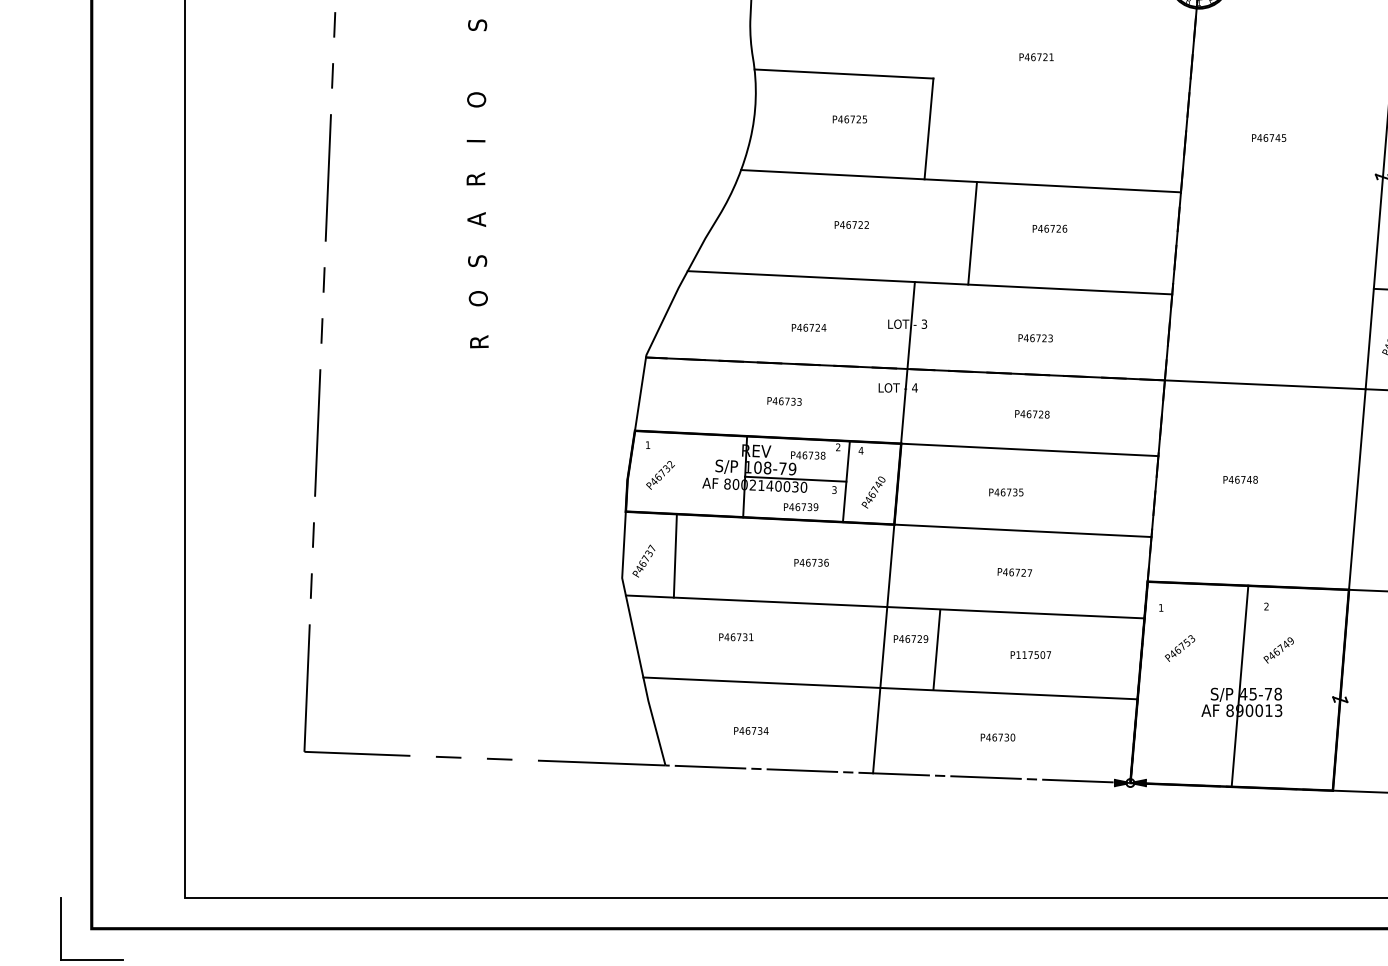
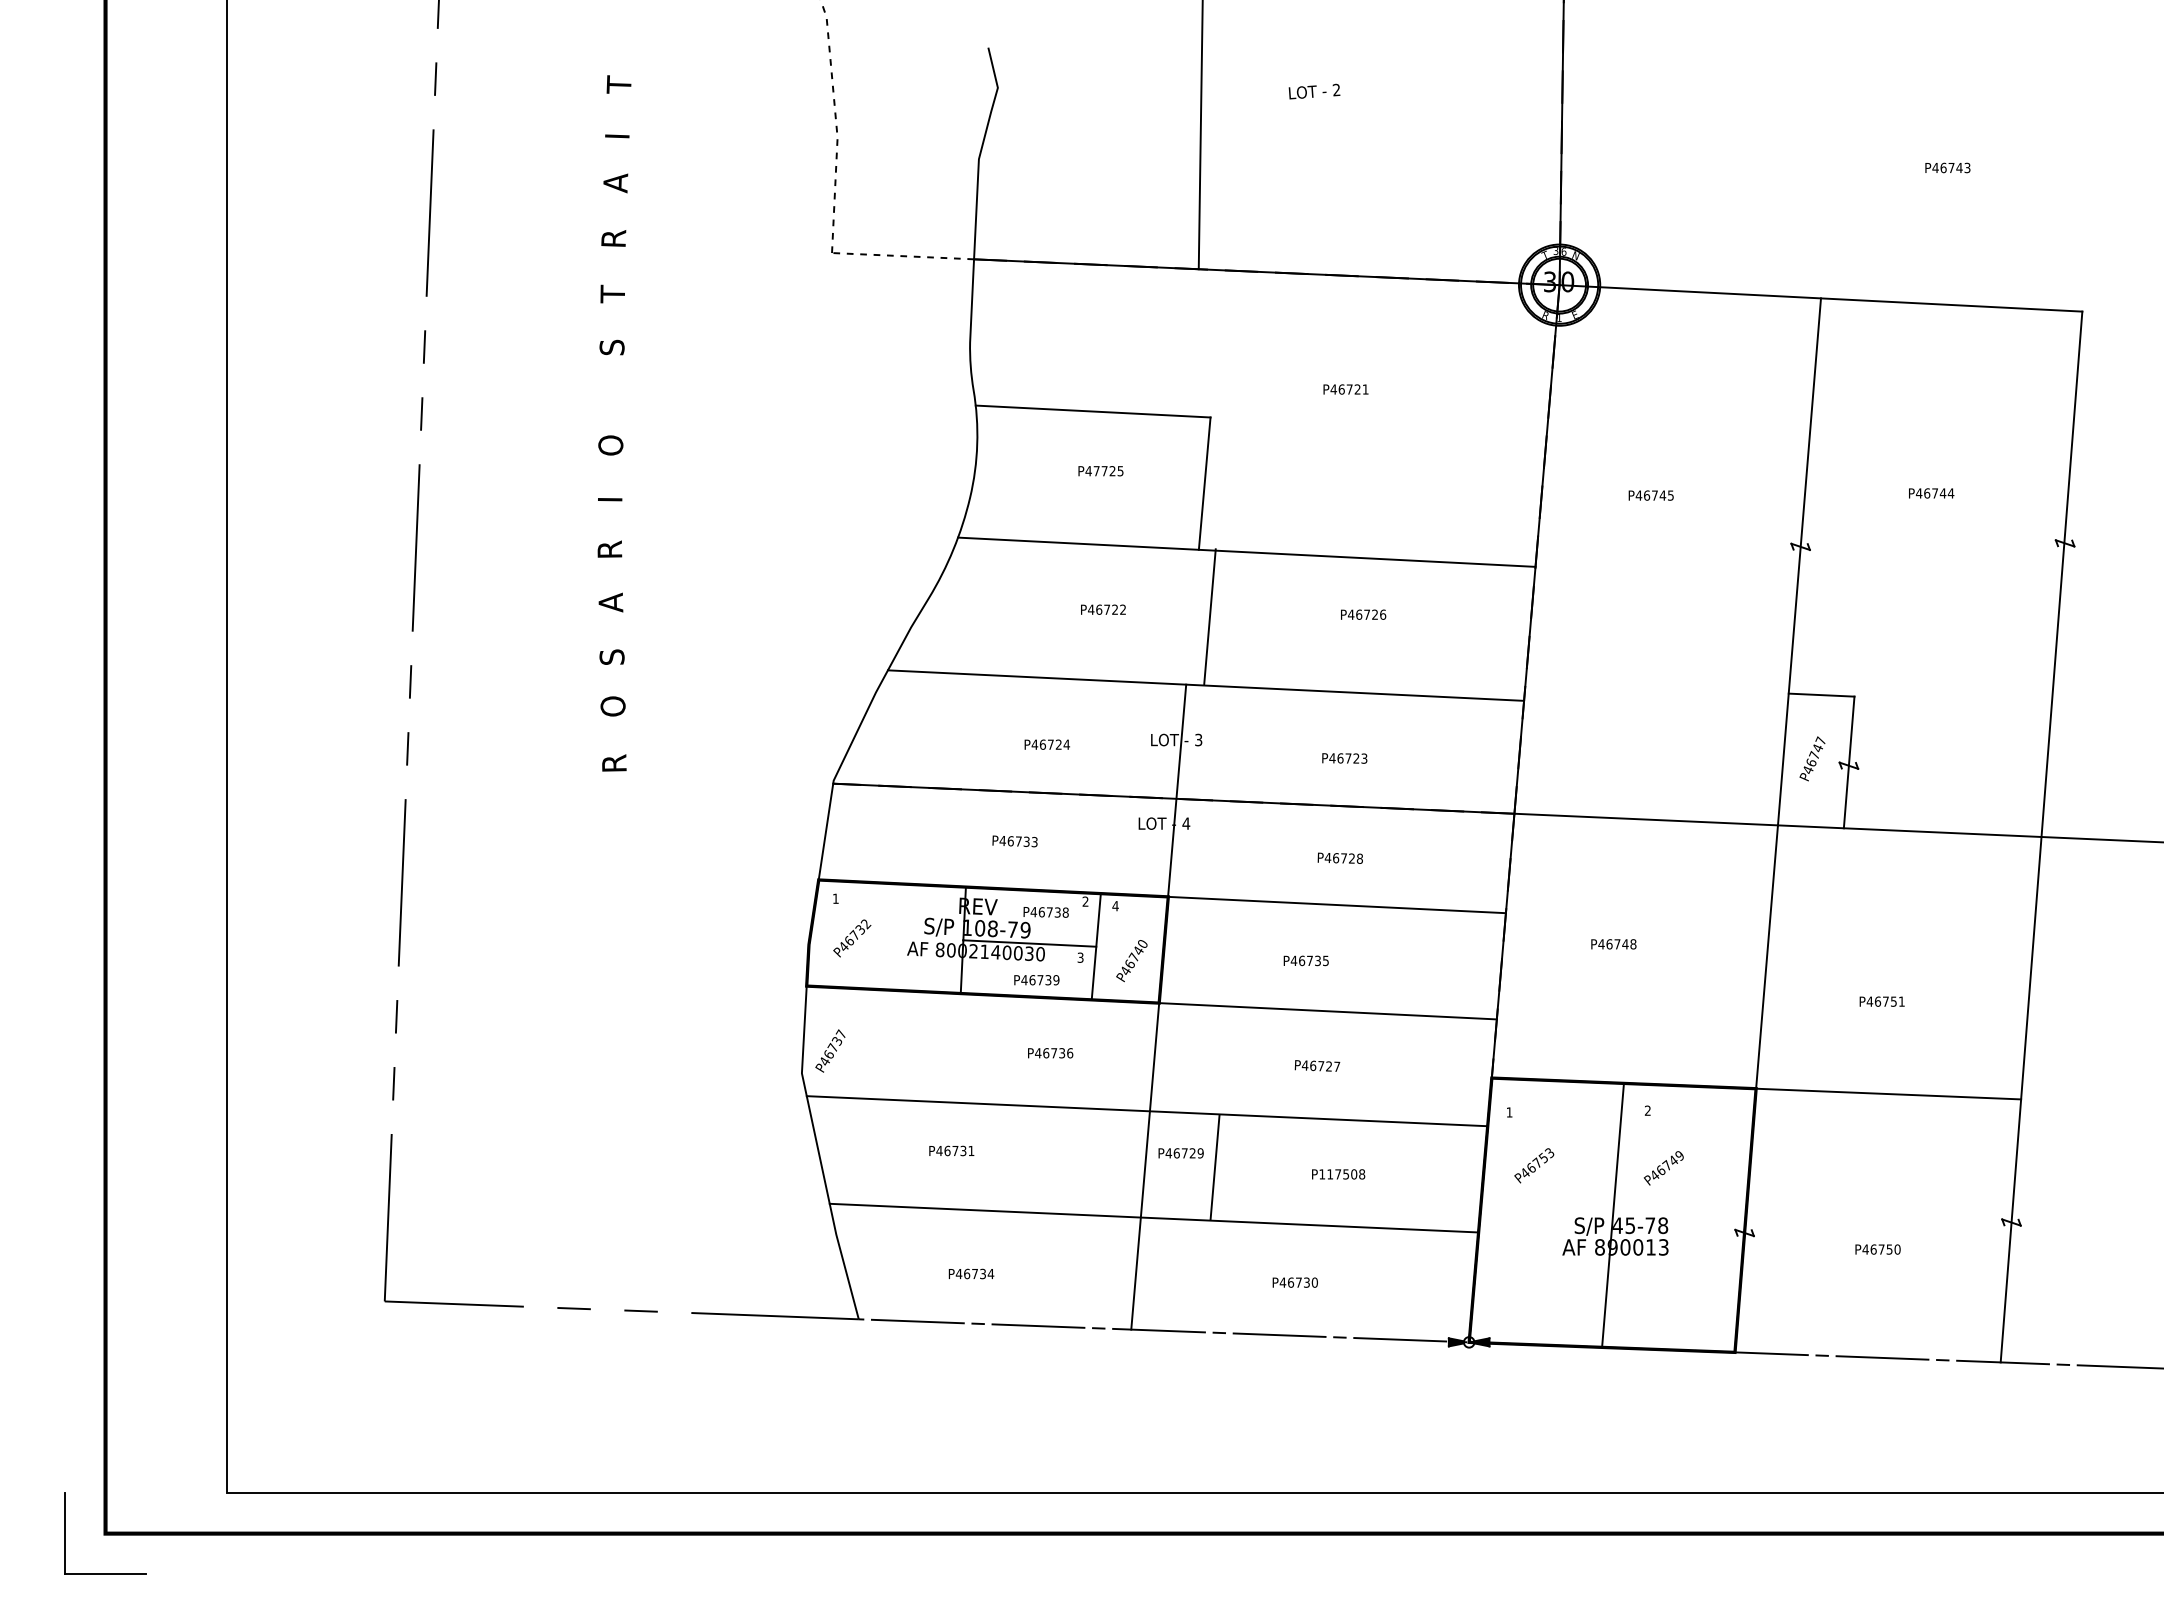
text: (846, 119) -> (1096, 471), P46725 -> P47725
line: (972, 233) -> (1209, 616), moved
line: (675, 555) -> (871, 1043), removed
text: (1049, 655) -> (1362, 1174), P117507 -> P117508

